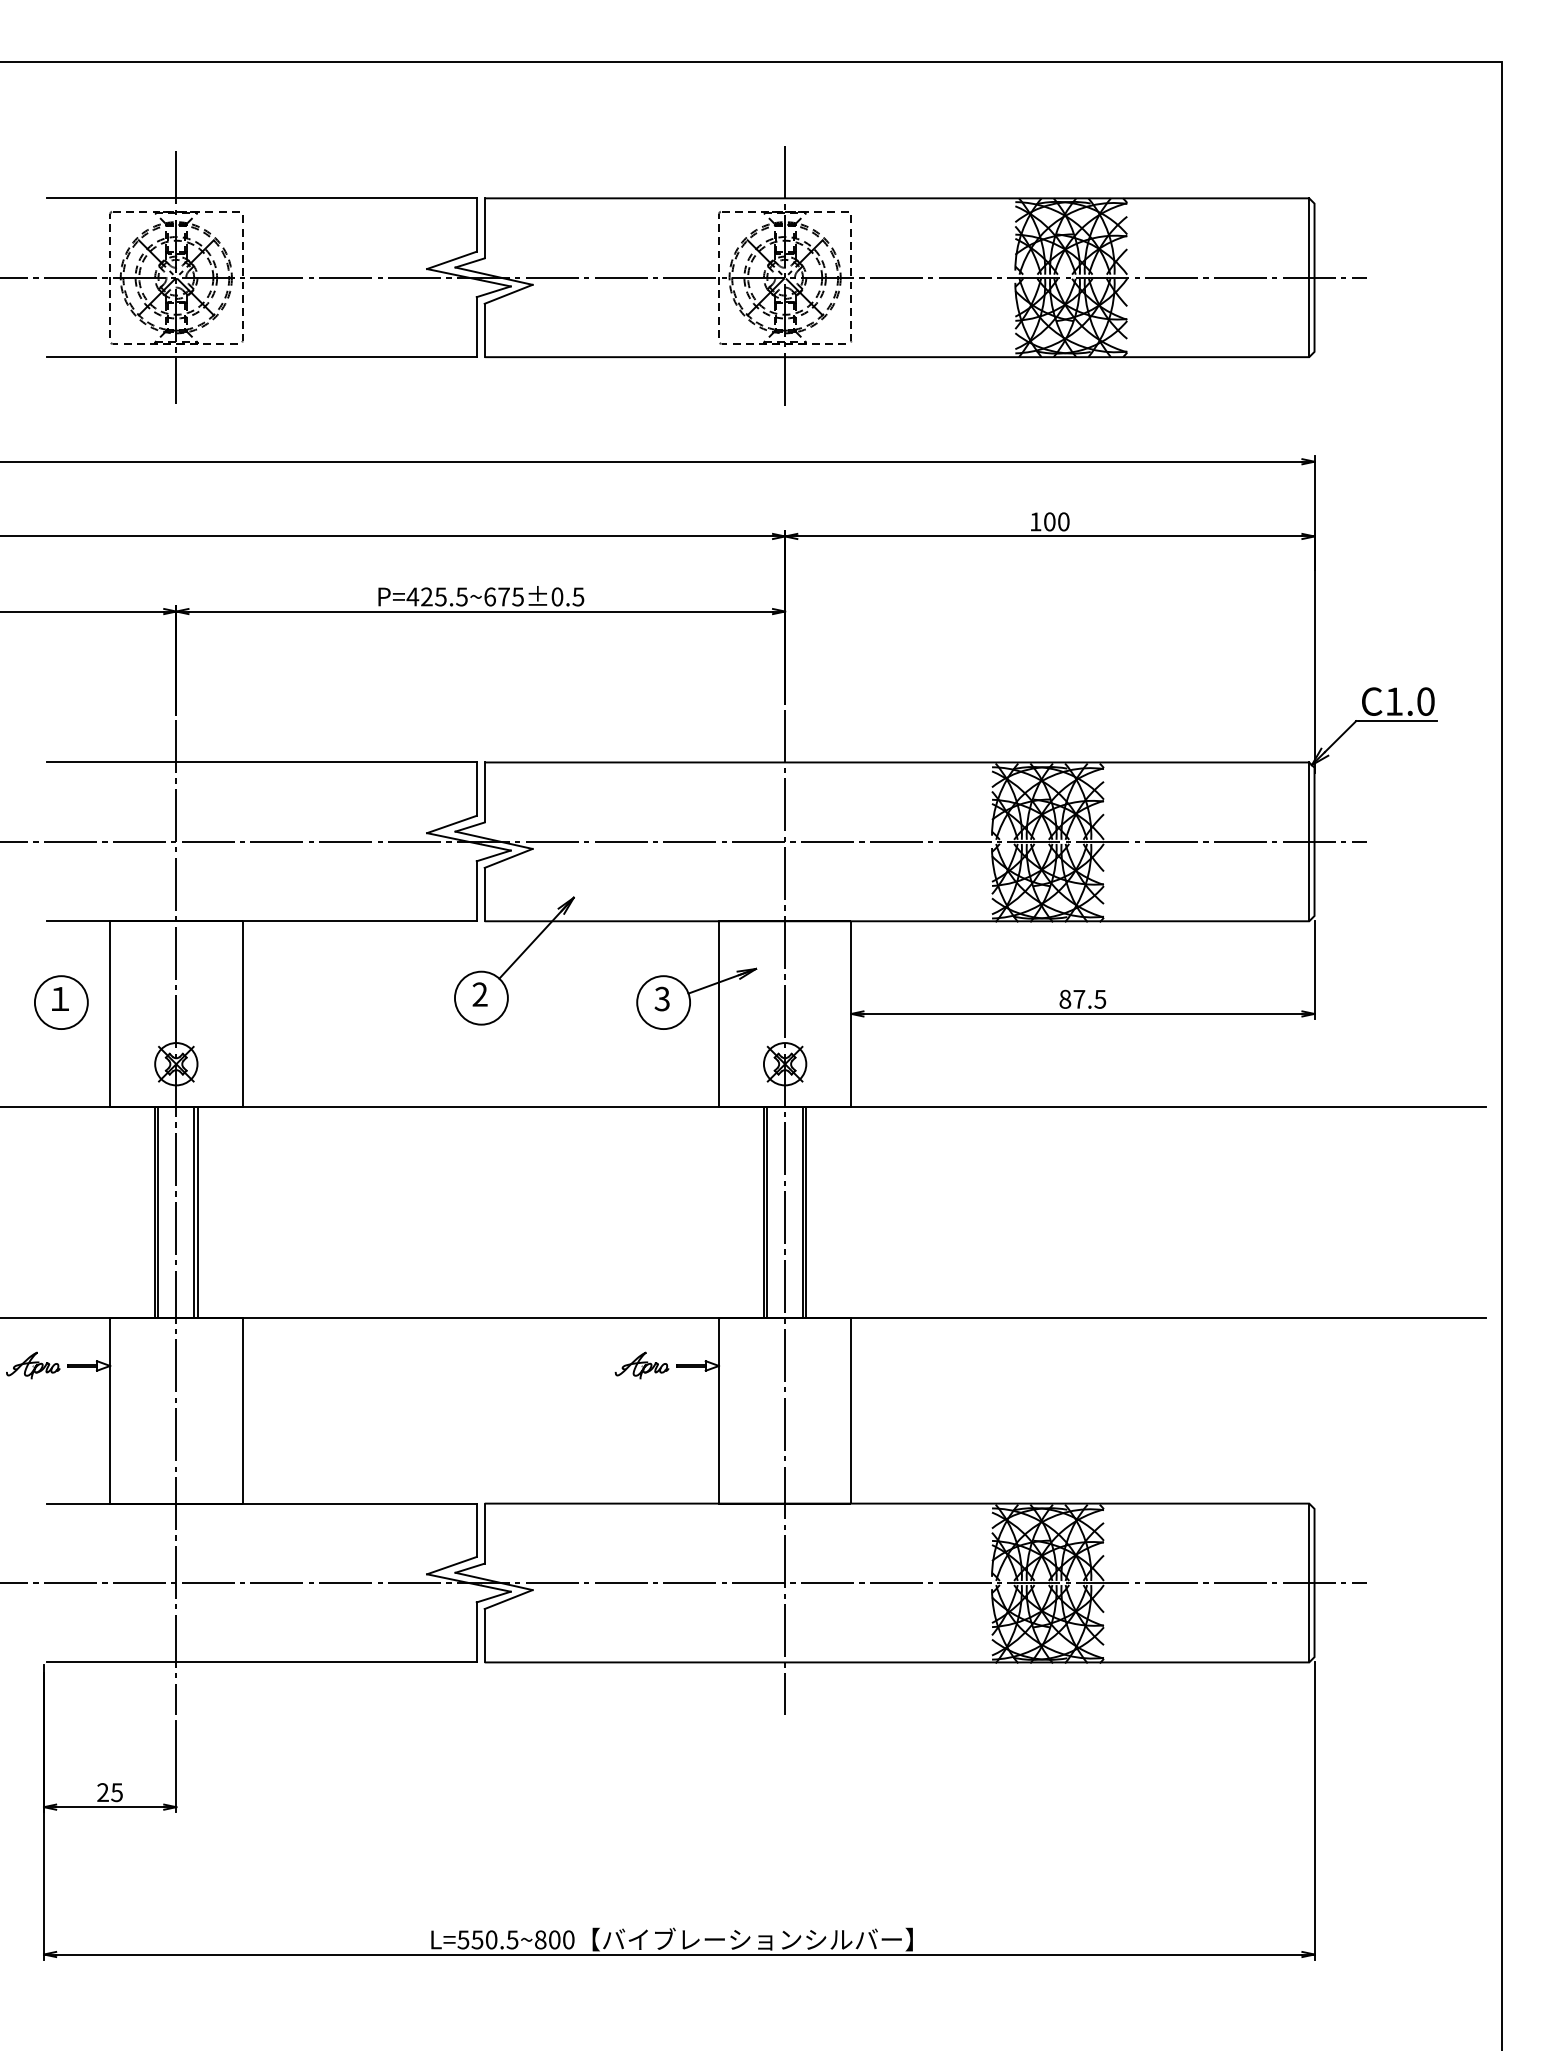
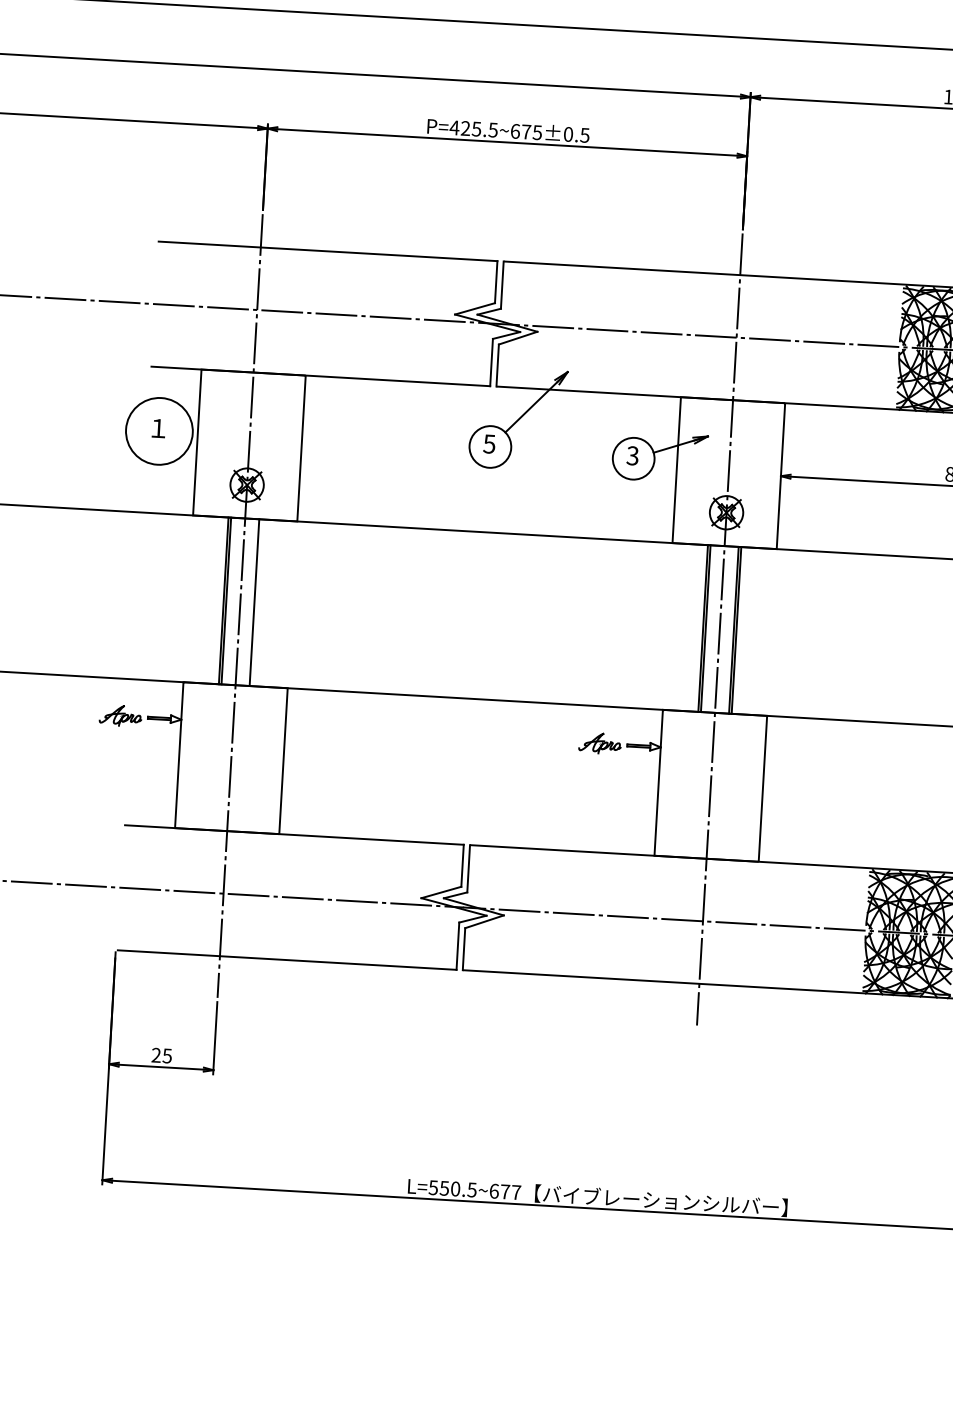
text: (479, 994) -> (489, 443), 2 -> 5
circle: (60, 1002) -> (158, 431), size x1.6
line: (197, 1212) -> (257, 602), removed
text: (554, 1939) -> (505, 1191), L=550.5~800 -> L=550.5~677

